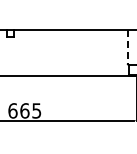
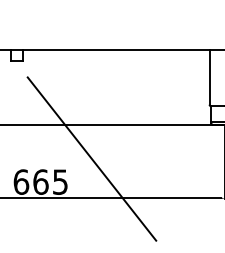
line: (127, 47) -> (209, 78), dashed -> solid
line: (55, 96) -> (91, 158), added

